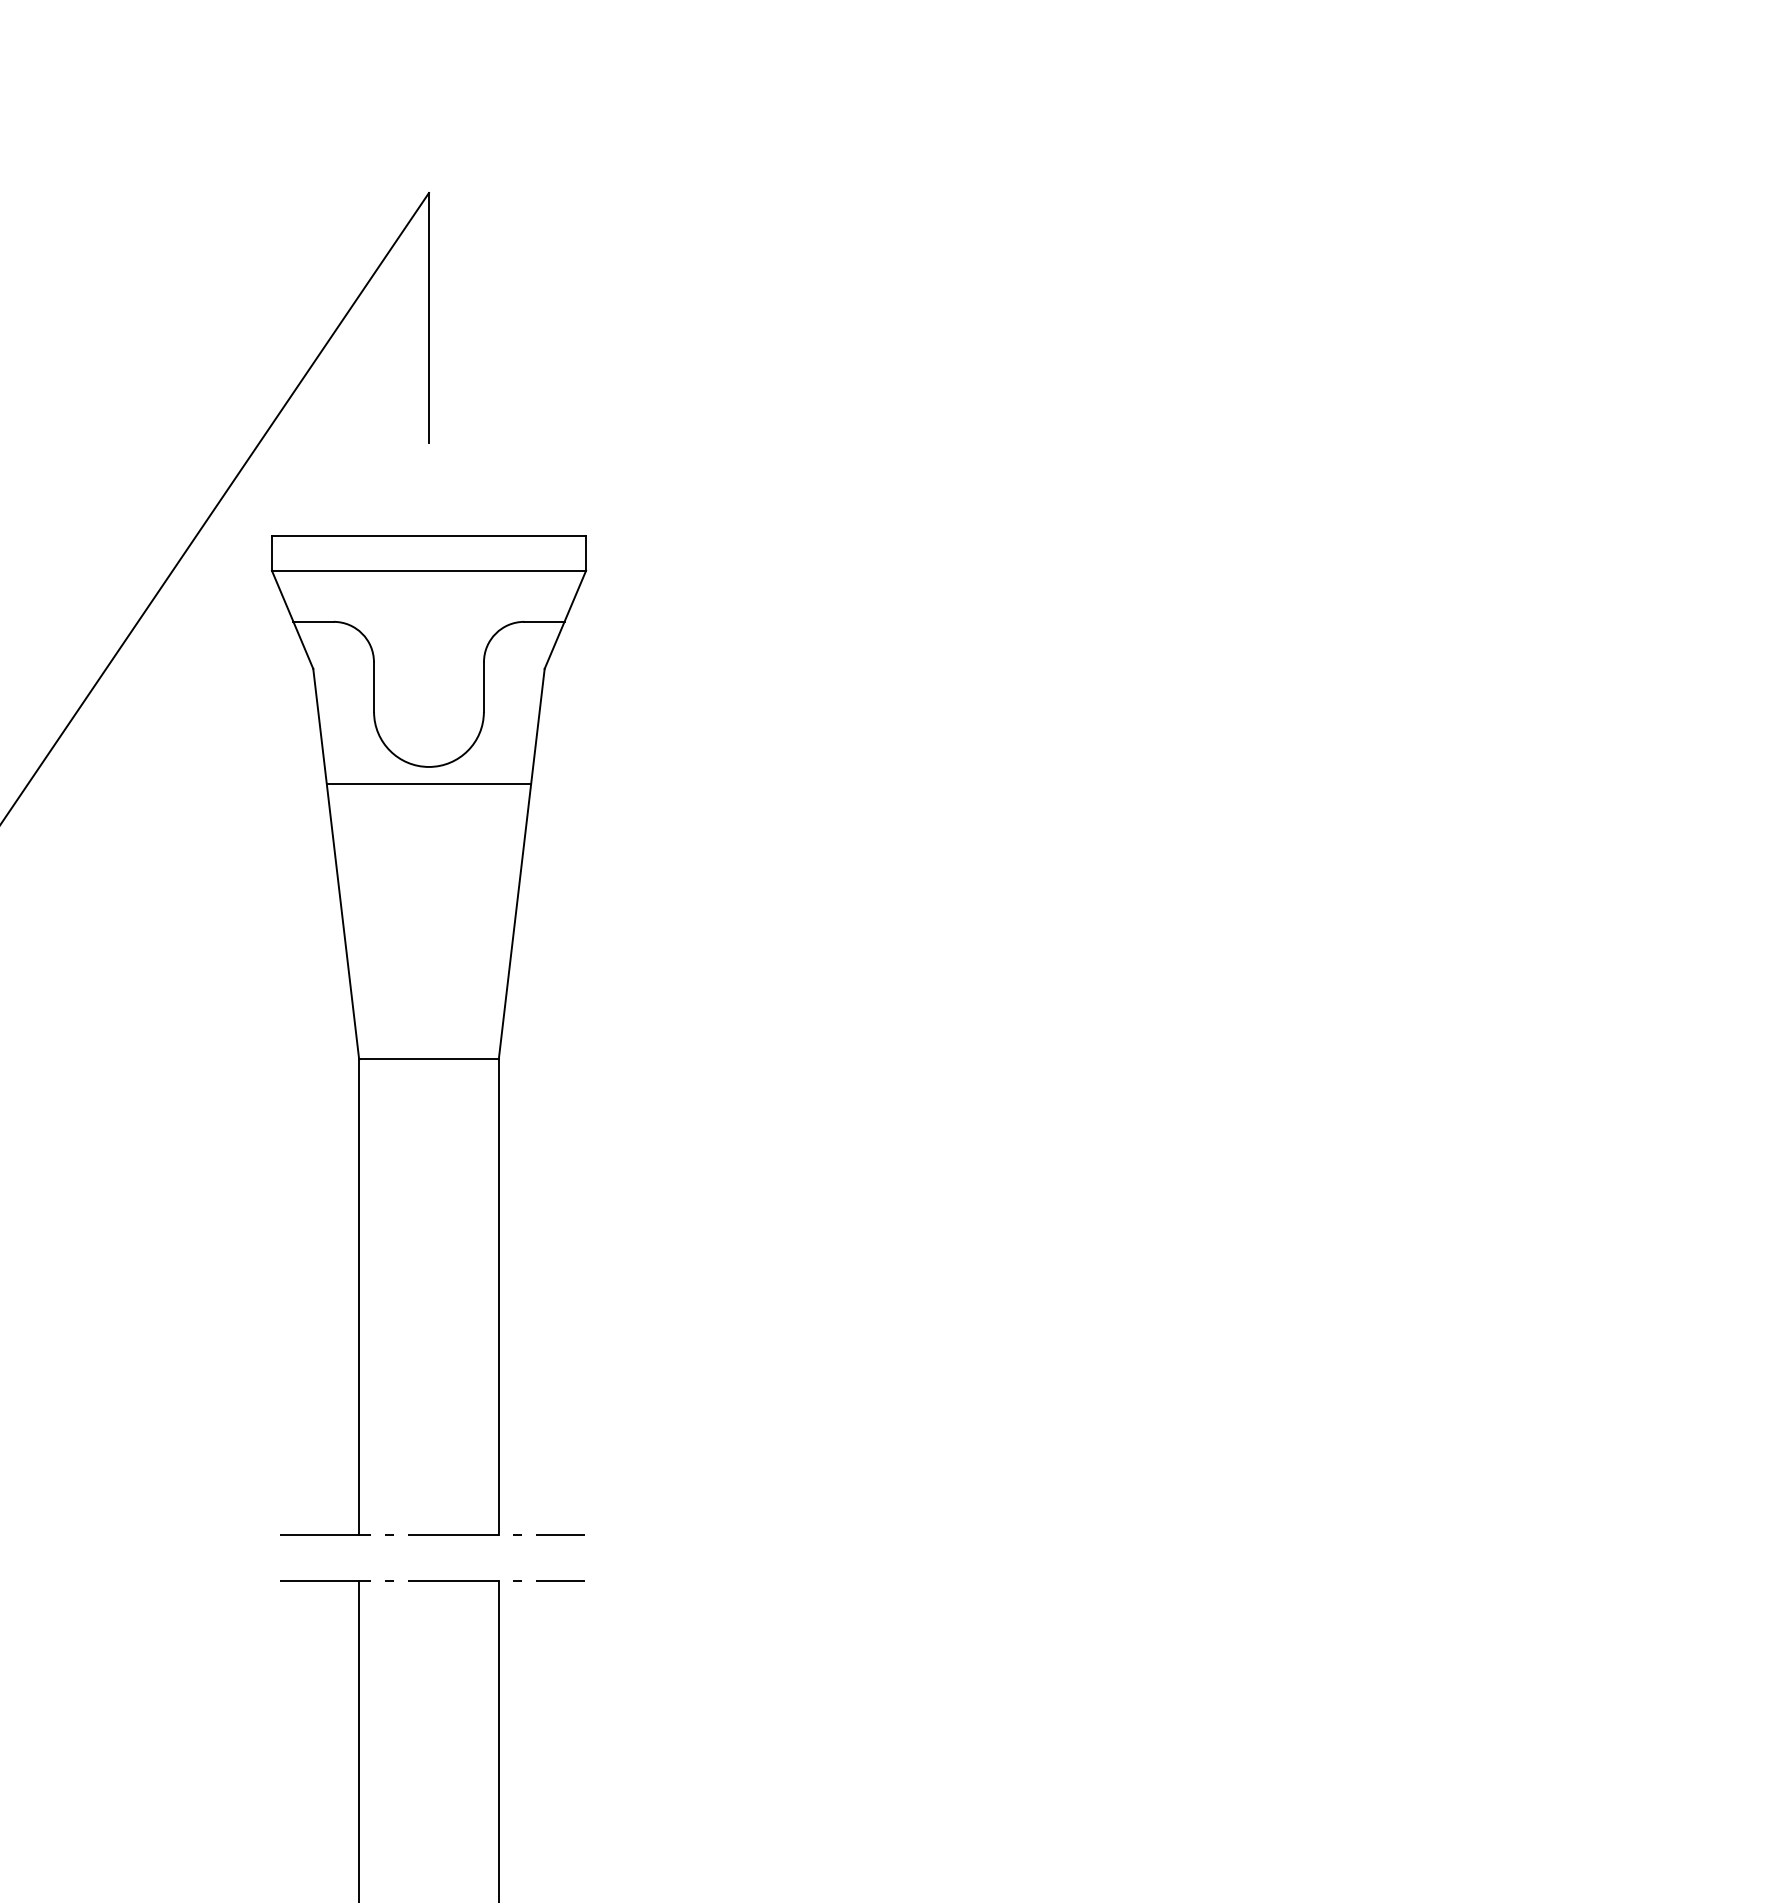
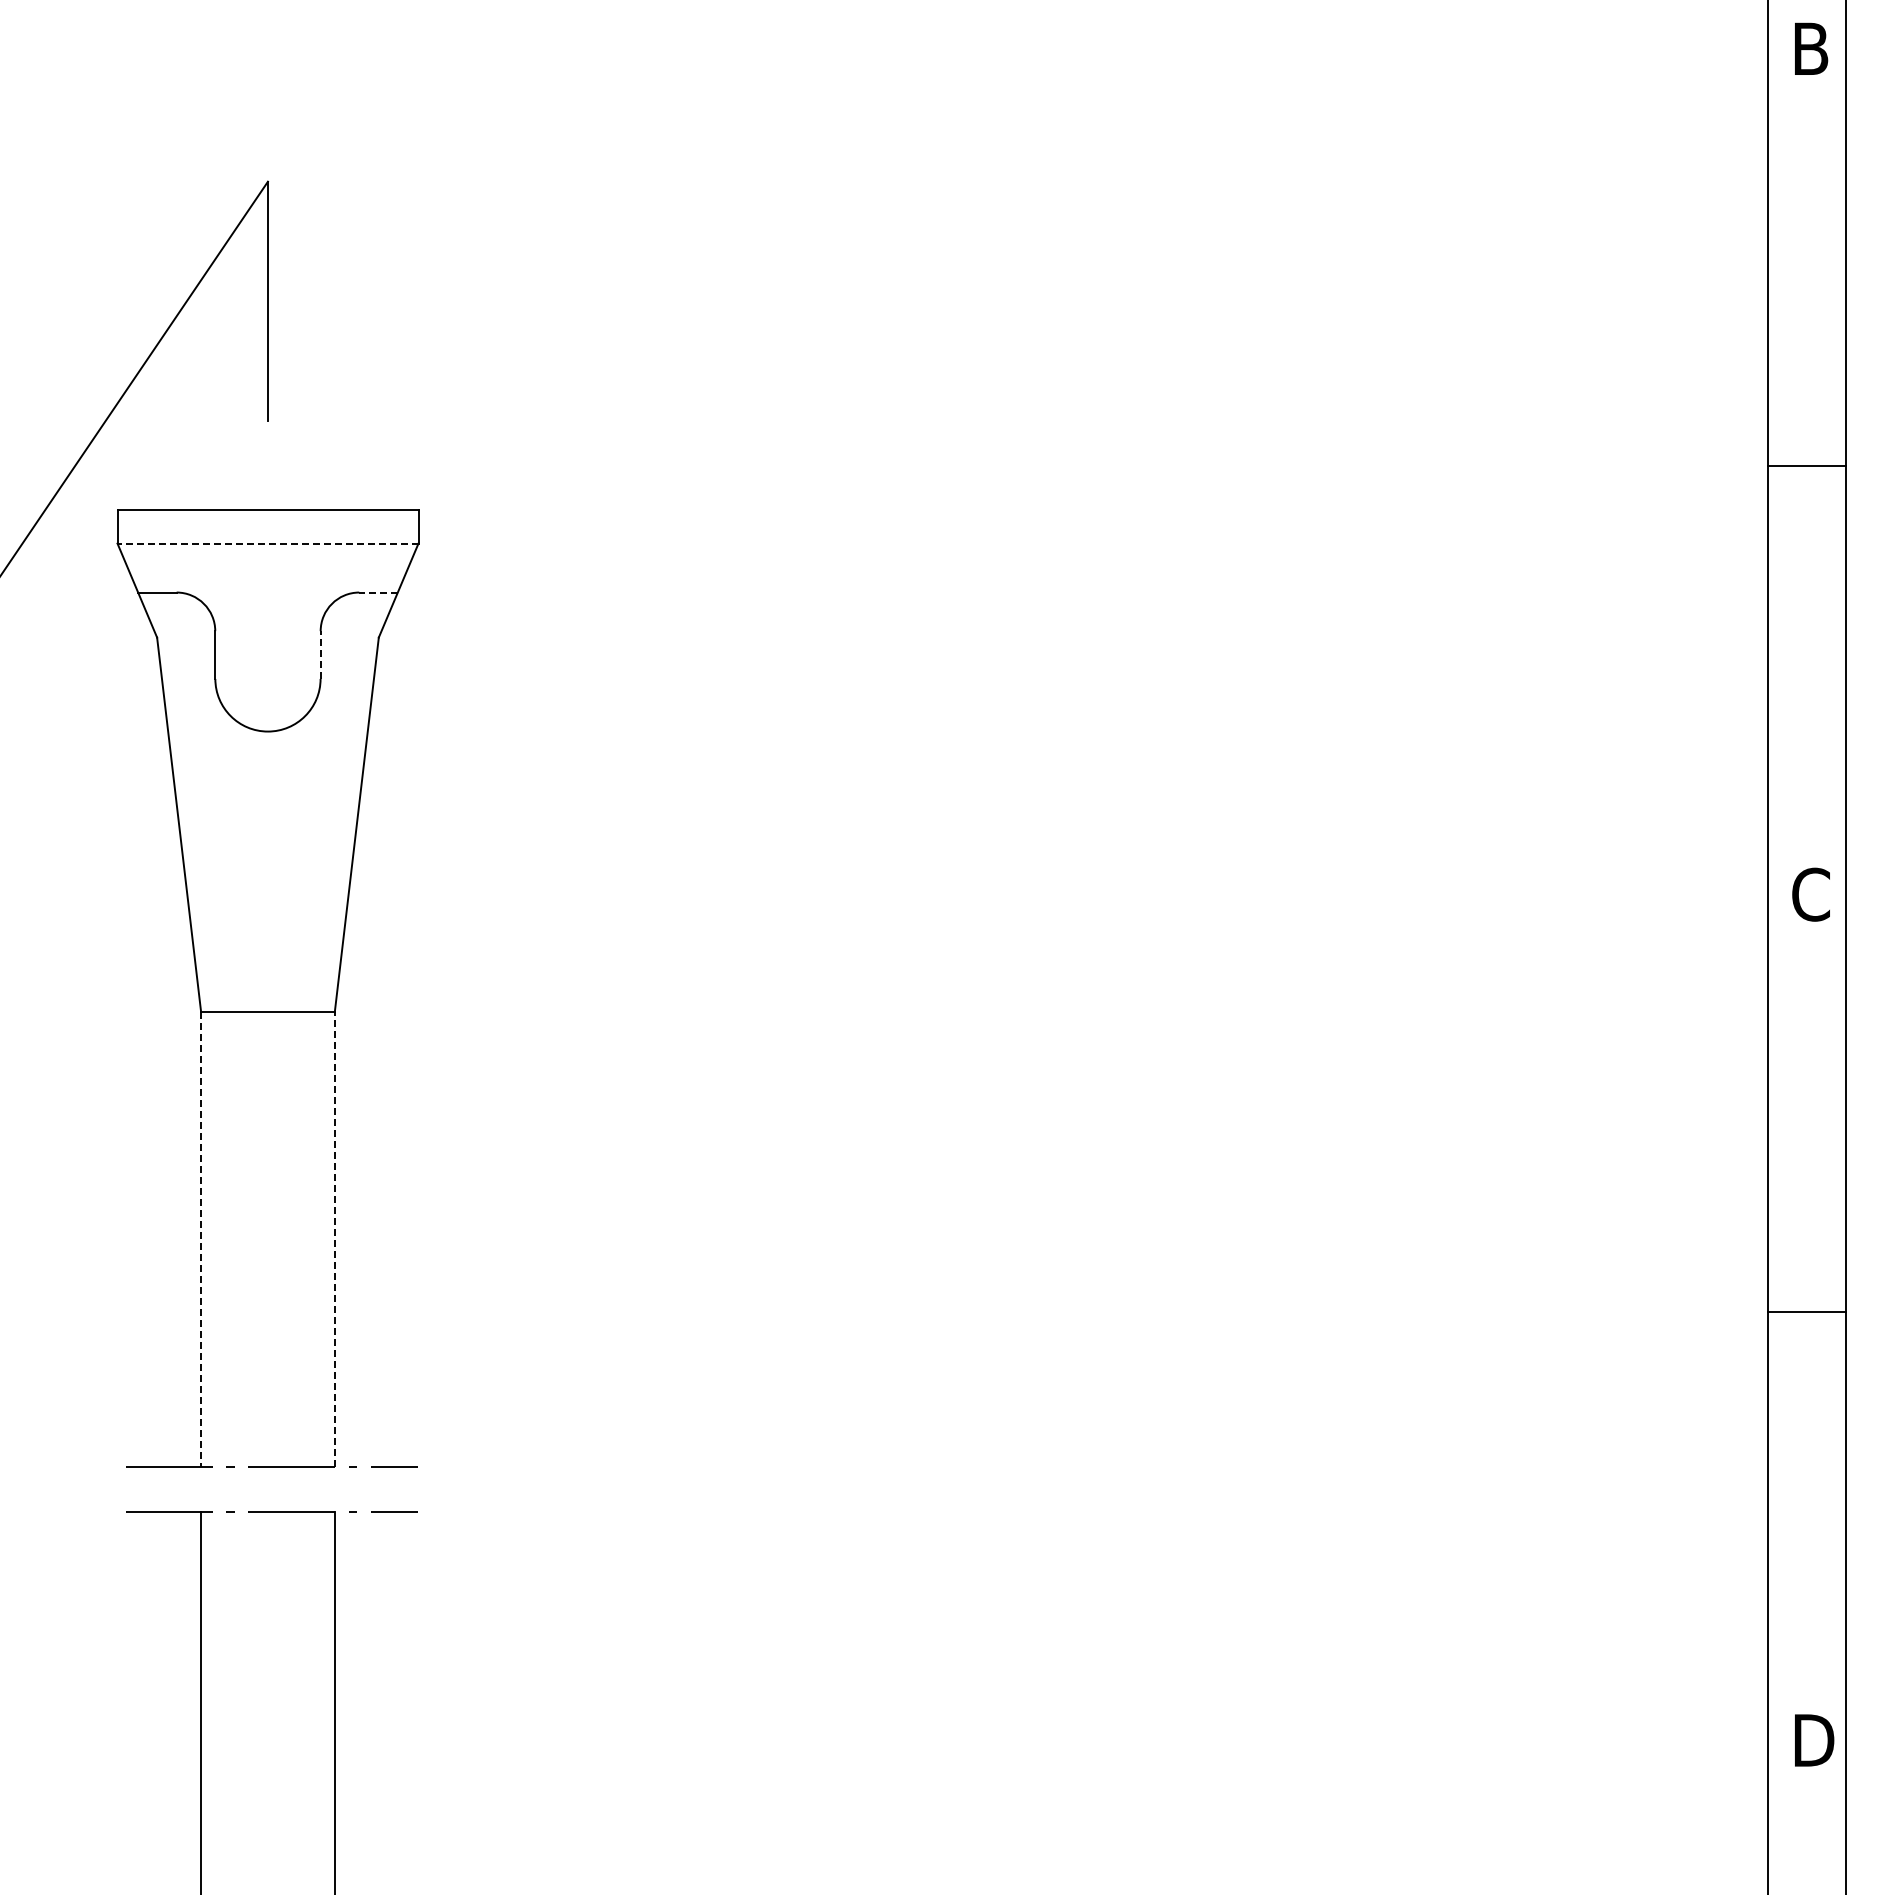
line: (428, 570) -> (267, 543), solid -> dashed
line: (544, 621) -> (378, 592), solid -> dashed
line: (483, 687) -> (320, 655), solid -> dashed
line: (428, 783) -> (267, 747), removed
line: (359, 1297) -> (201, 1239), solid -> dashed
line: (498, 1297) -> (334, 1239), solid -> dashed

